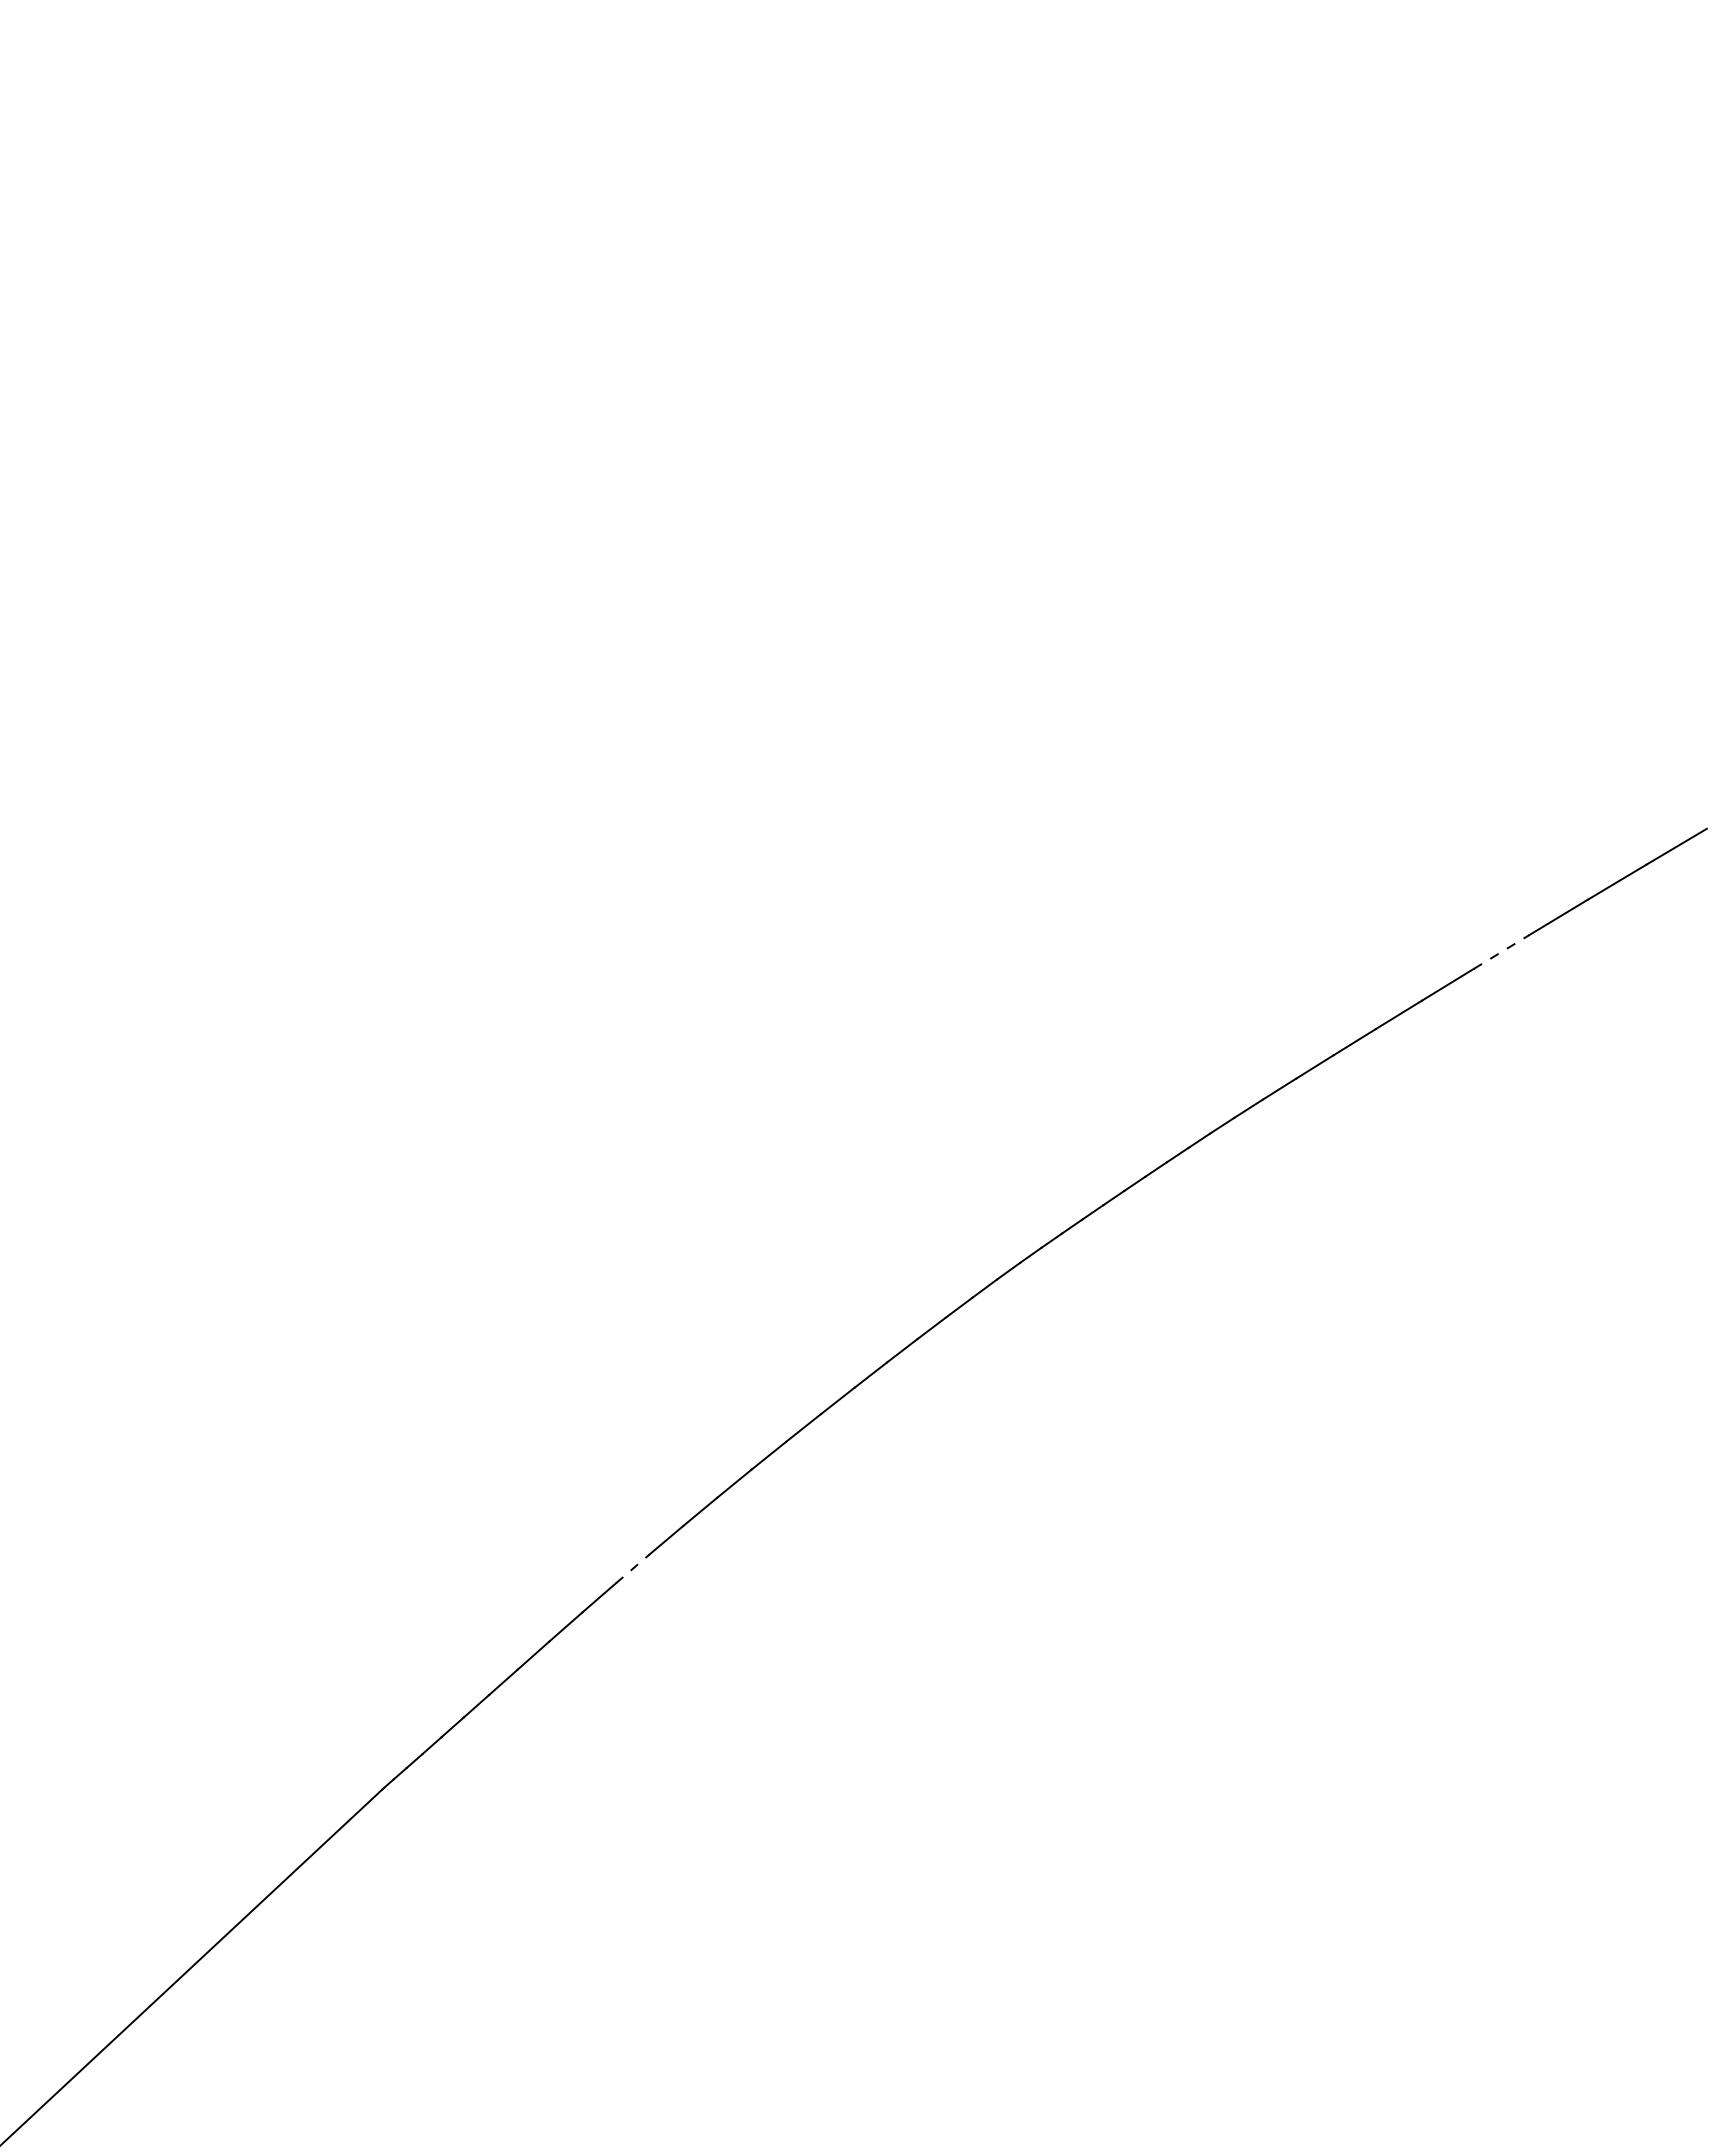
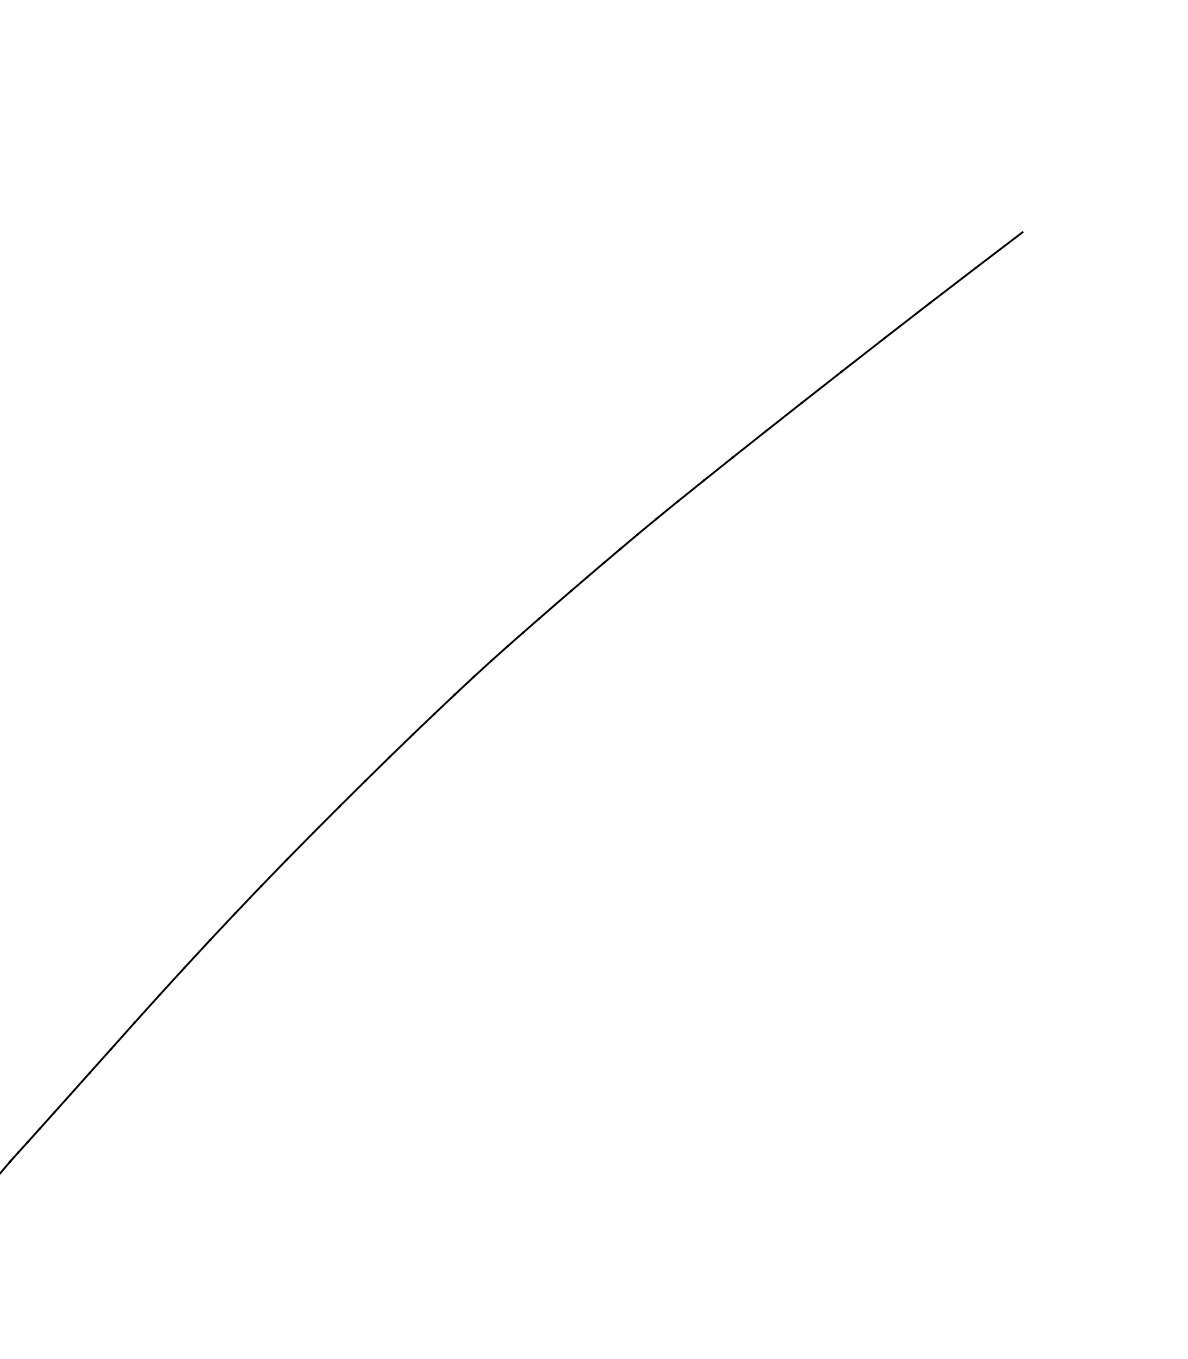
line: (1501, 952) -> (863, 355), dashed -> solid
line: (633, 1568) -> (197, 953), dashed -> solid

